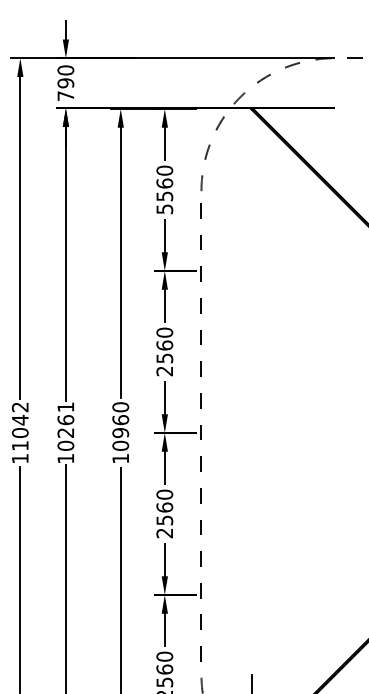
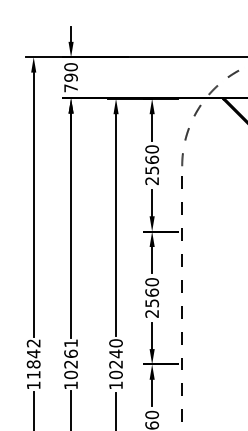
text: (164, 209) -> (151, 181), 5560 -> 2560
text: (120, 426) -> (115, 359), 10960 -> 10240
text: (20, 433) -> (33, 364), 11042 -> 11842

